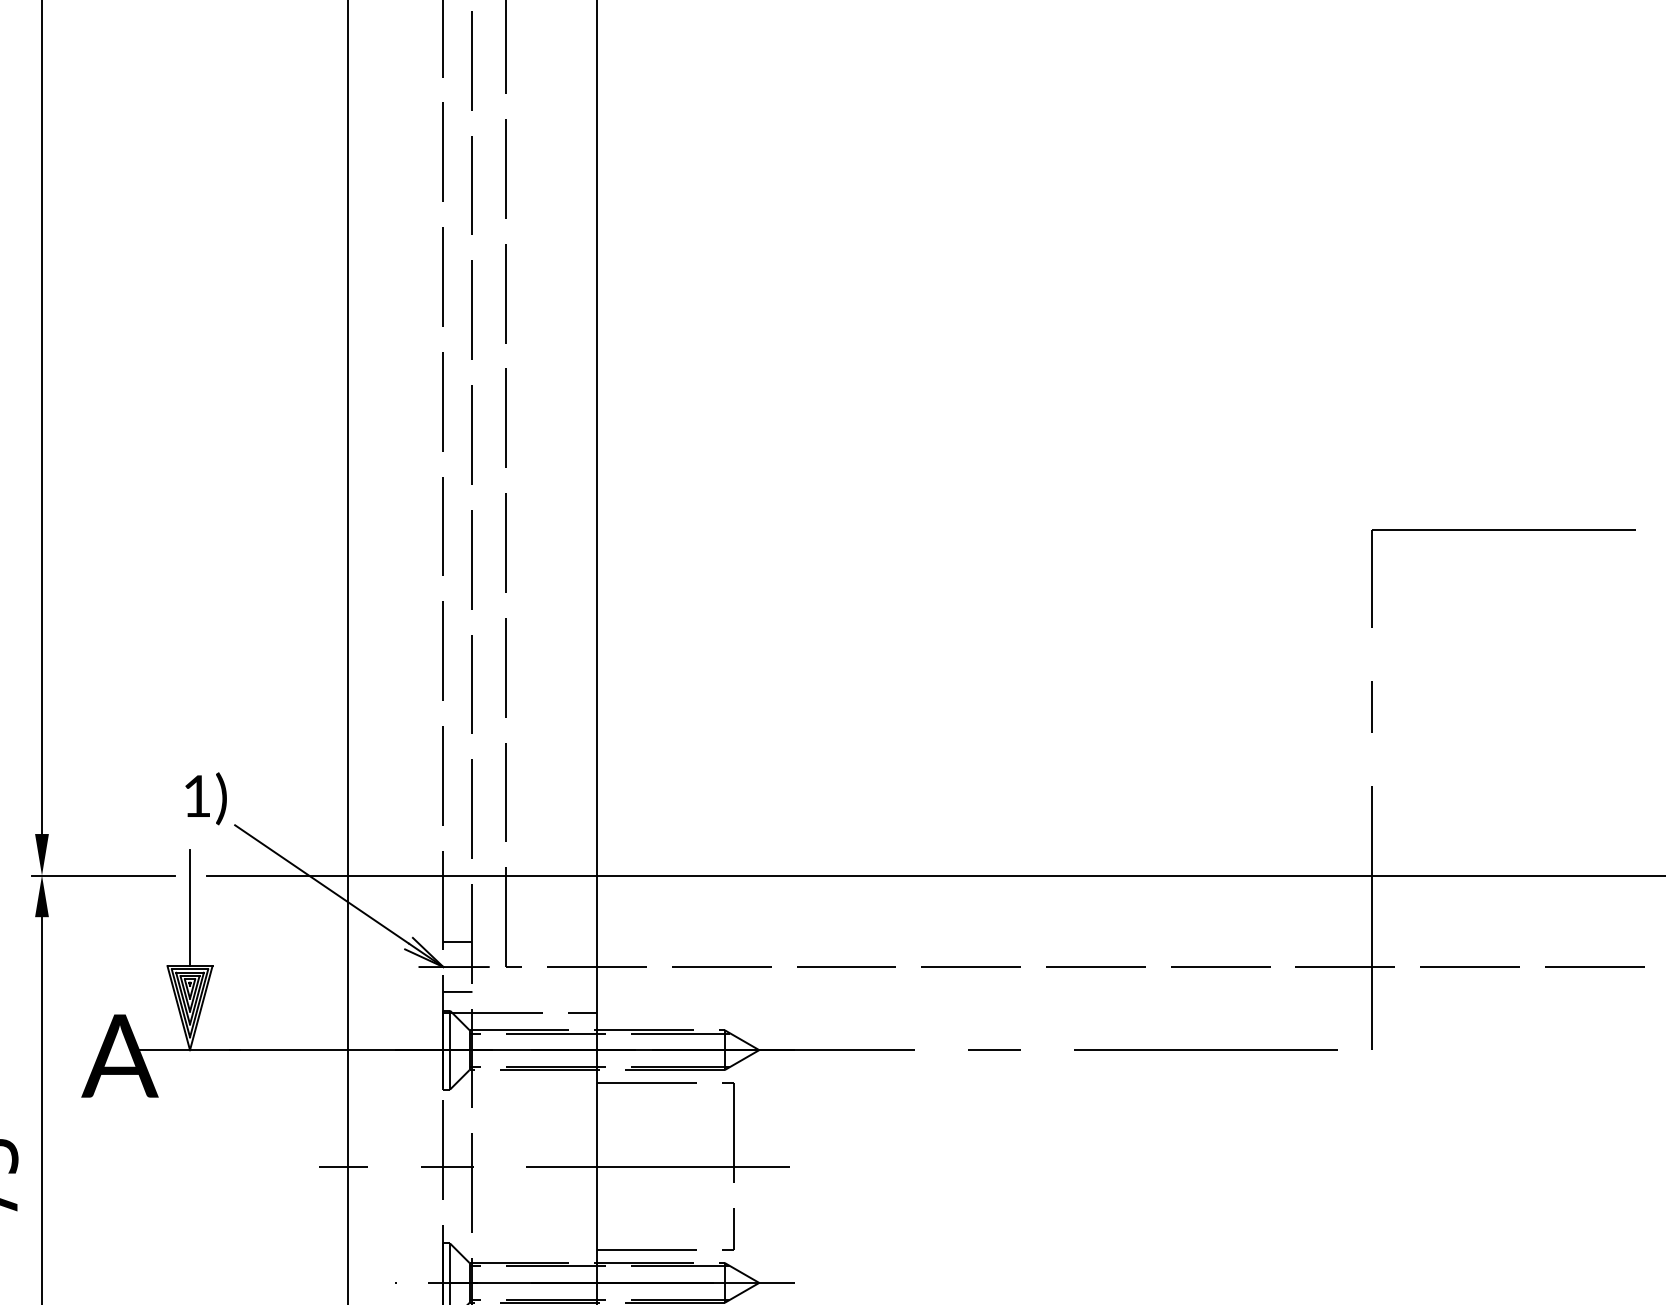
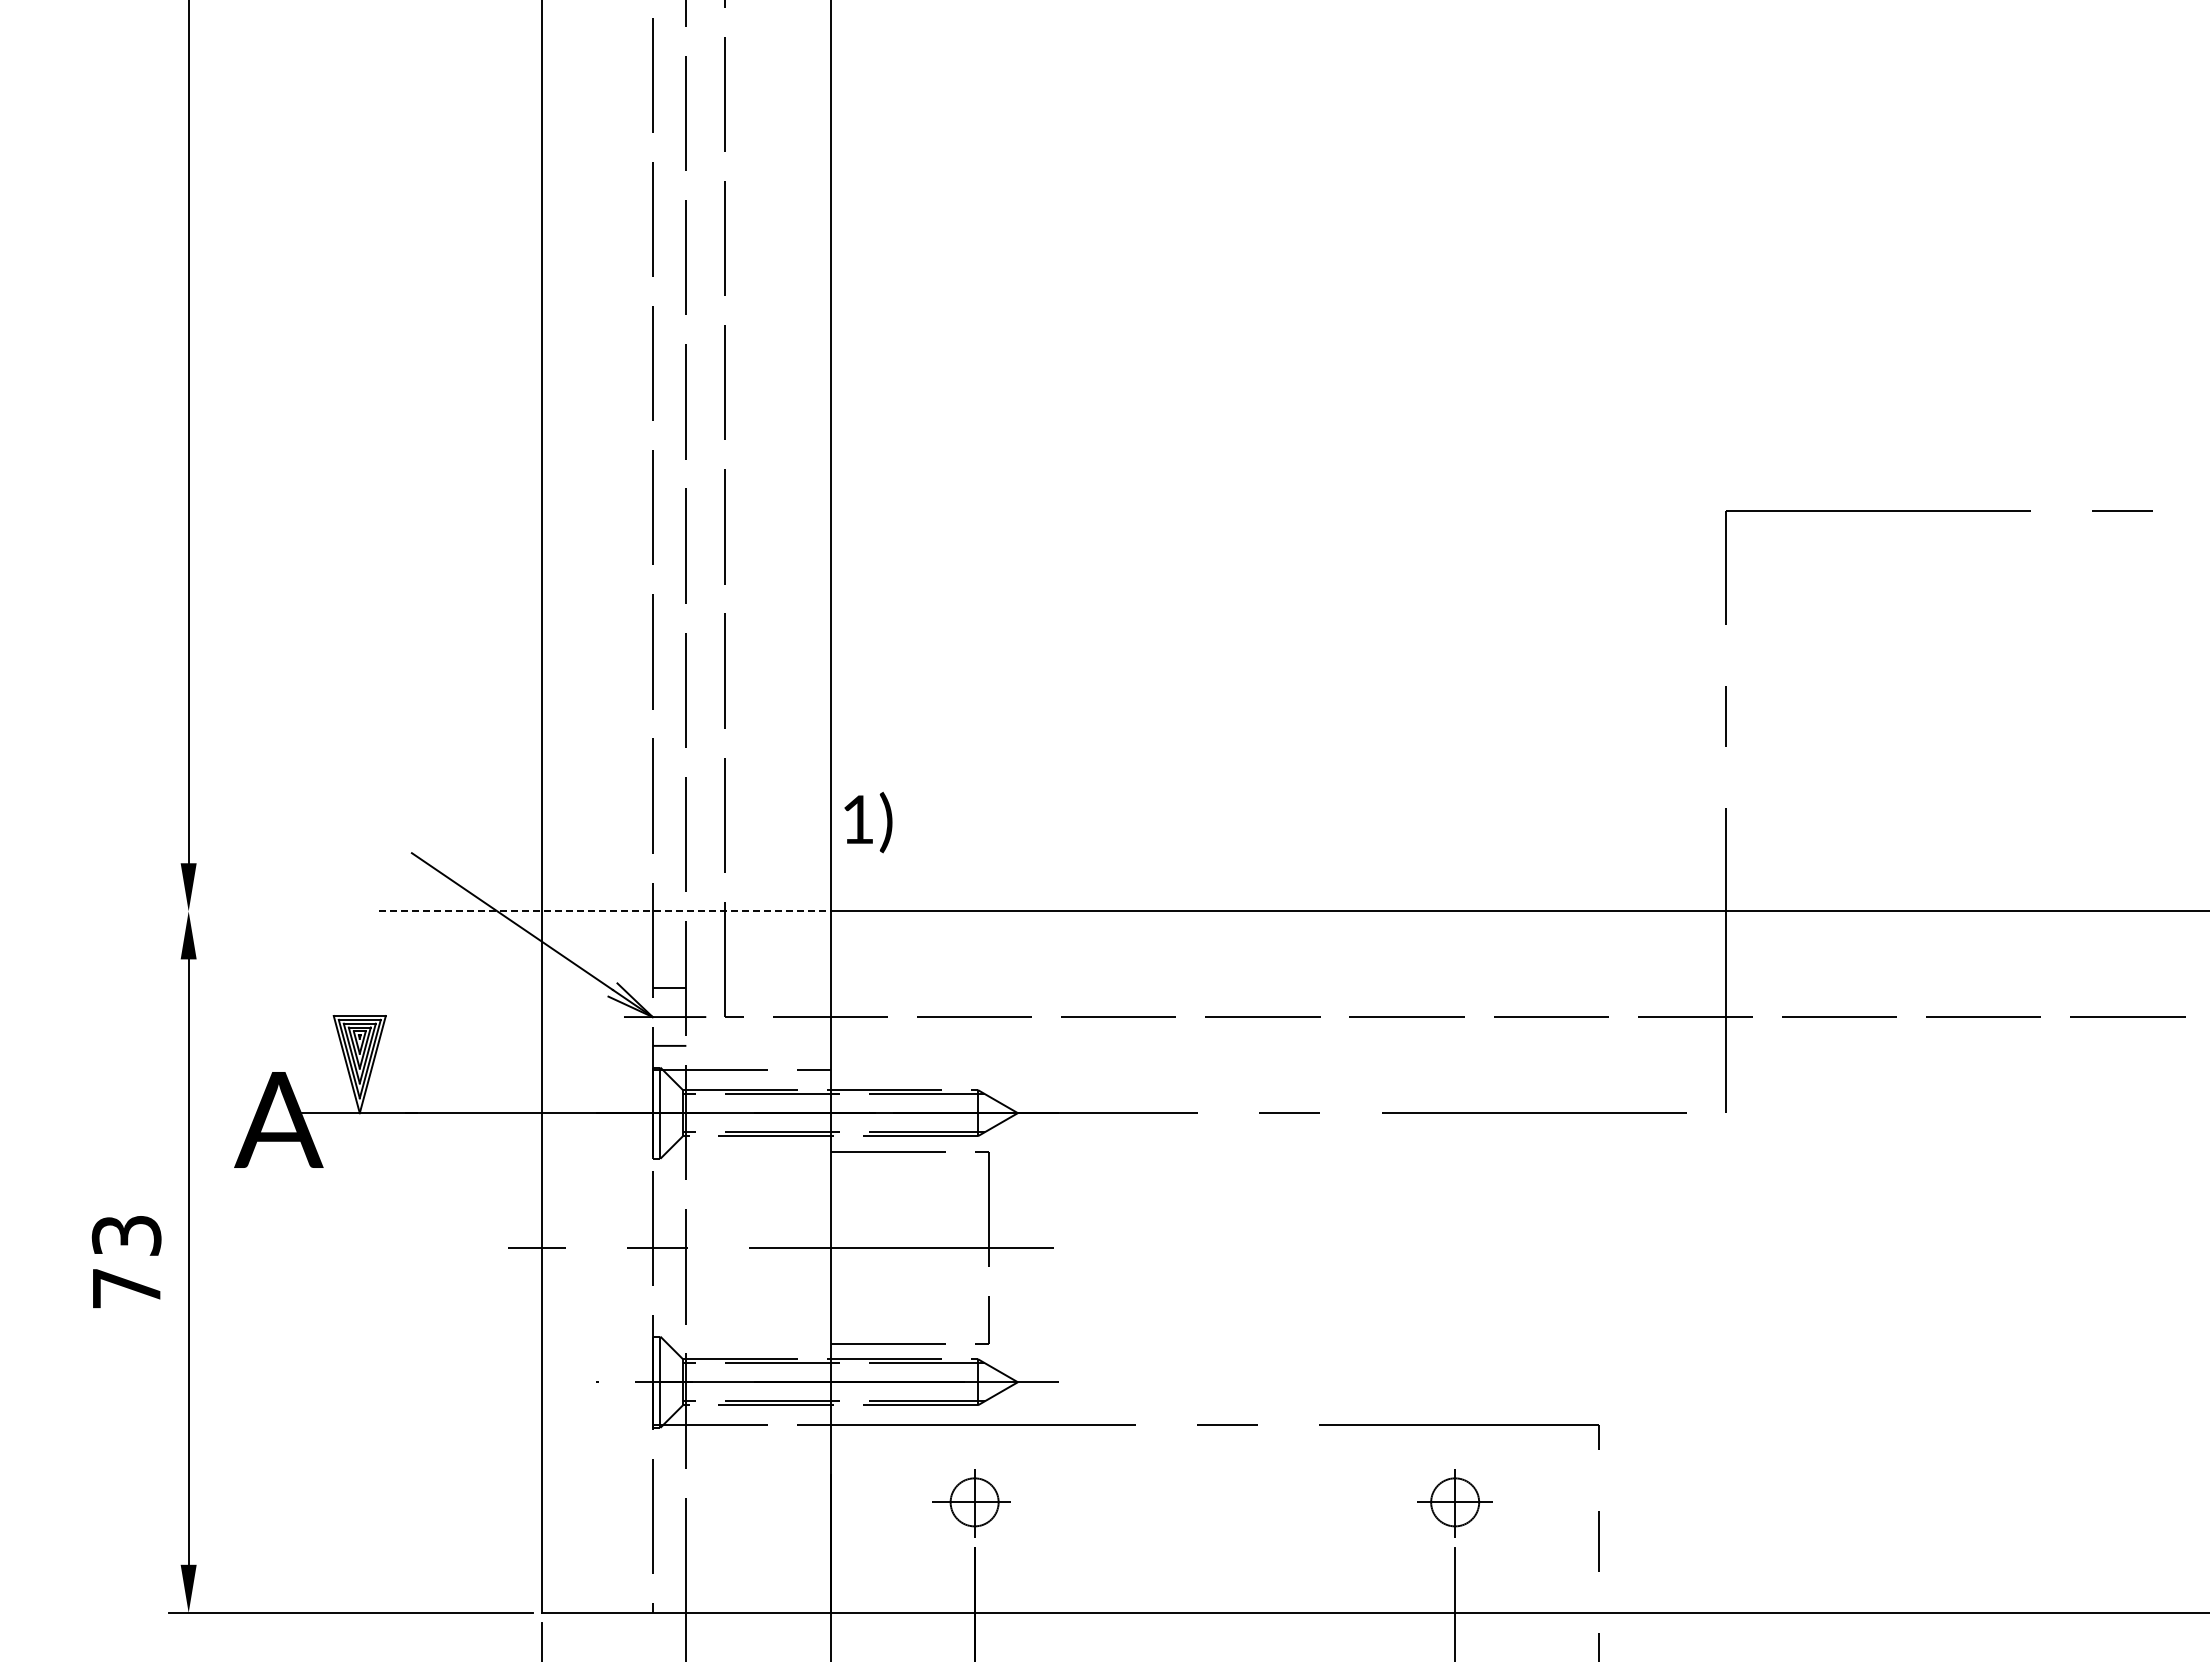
text: (206, 798) -> (868, 822), moved
line: (103, 875) -> (259, 911), removed
line: (401, 875) -> (604, 911), solid -> dashed
line: (189, 907) -> (359, 948), removed

